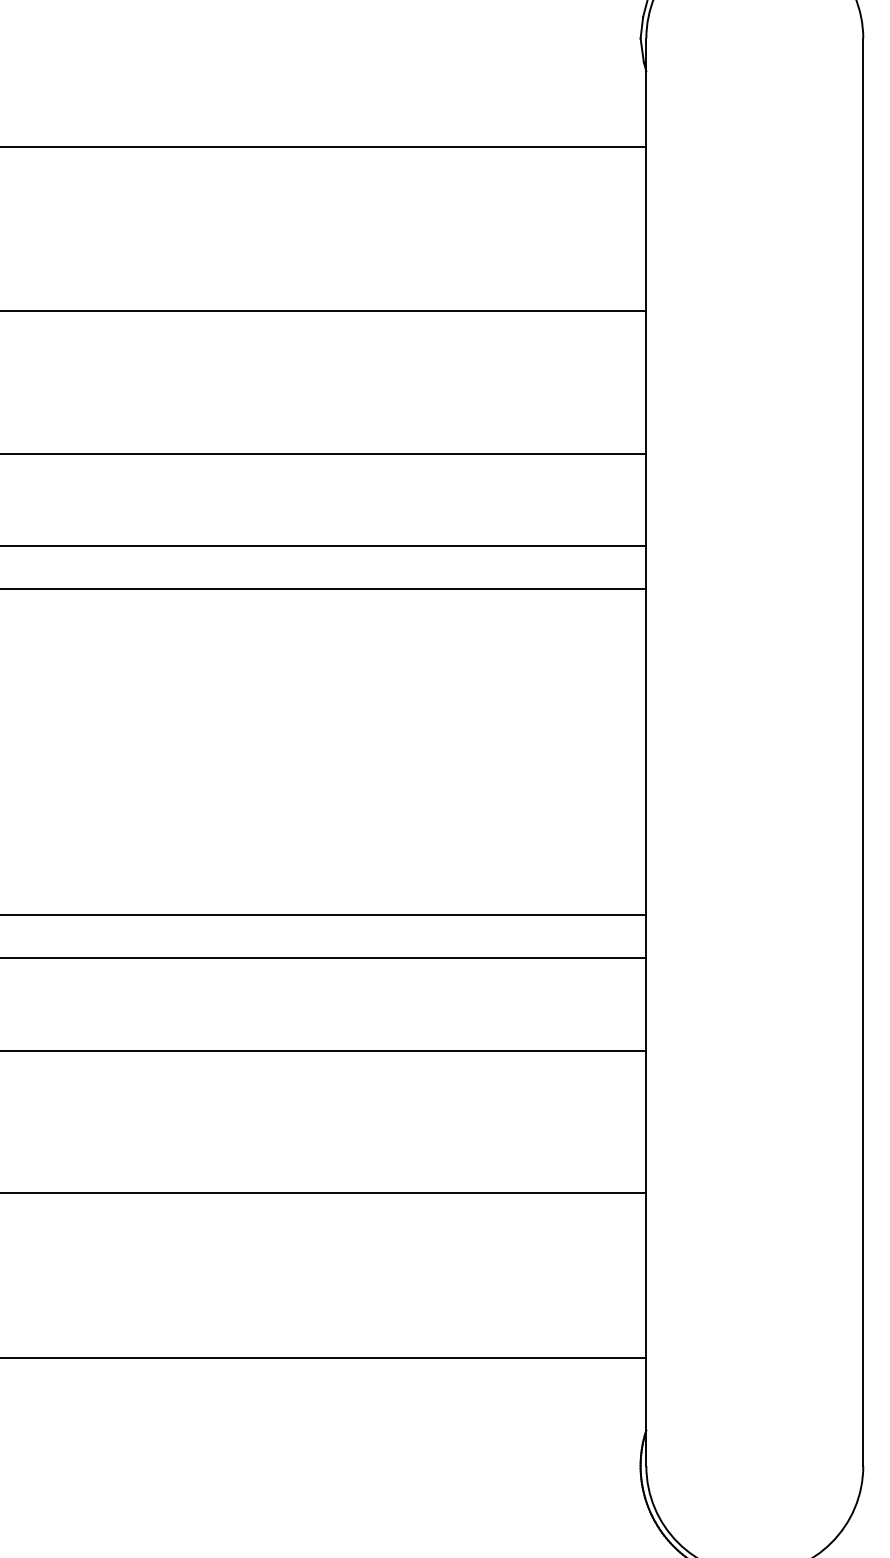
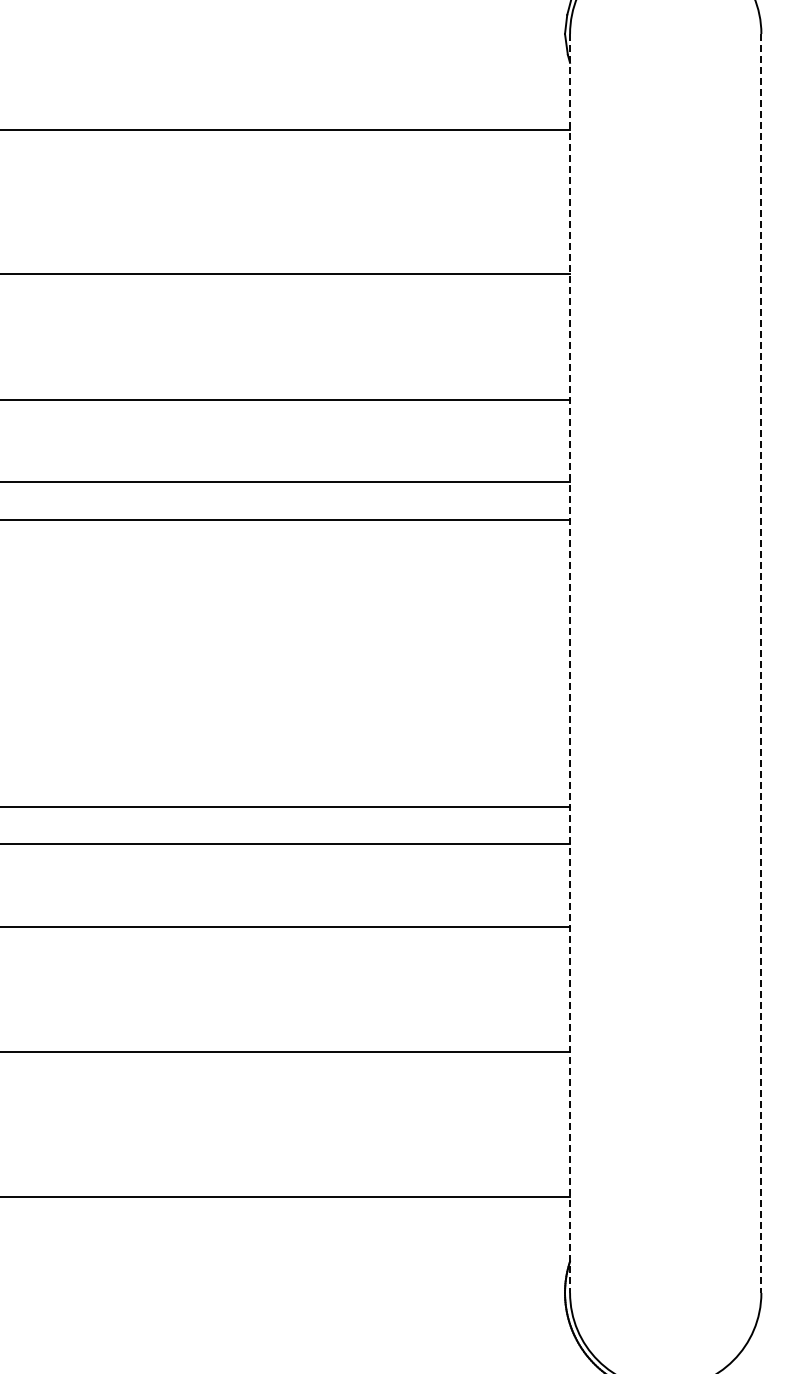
line: (646, 752) -> (570, 663), solid -> dashed
line: (863, 752) -> (761, 663), solid -> dashed

